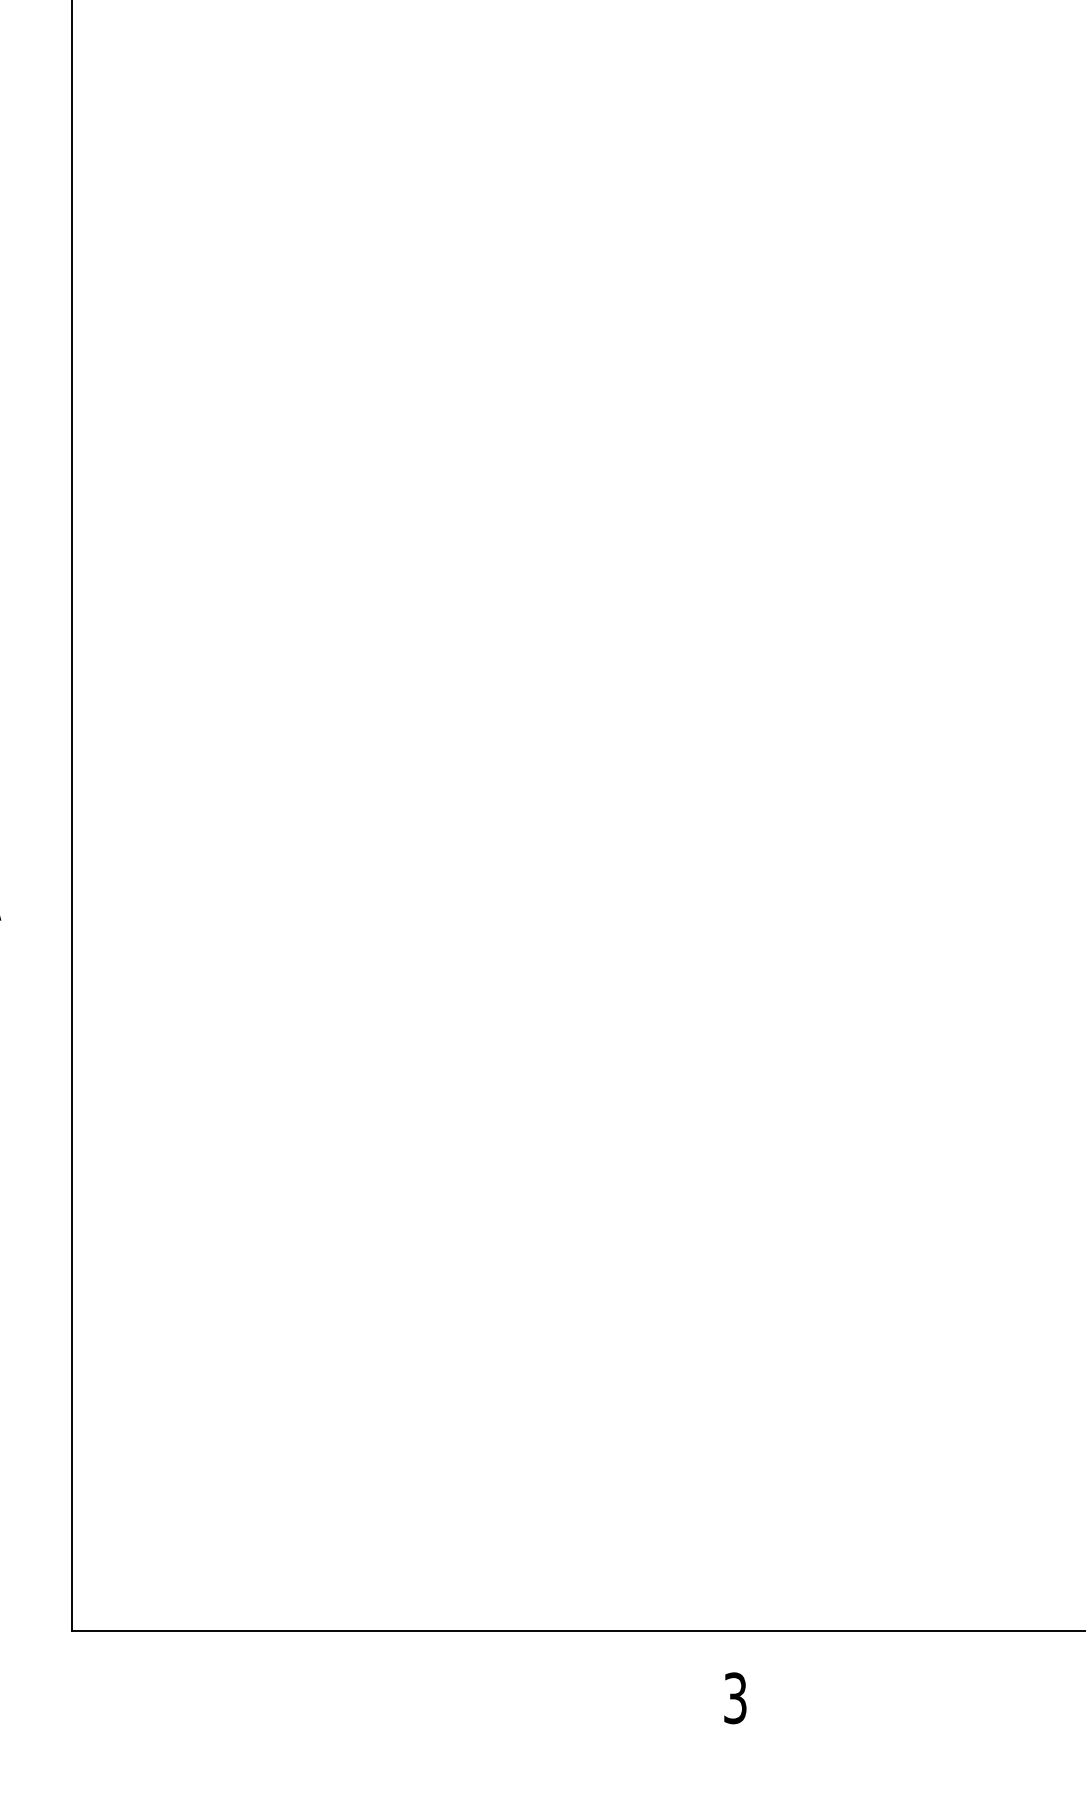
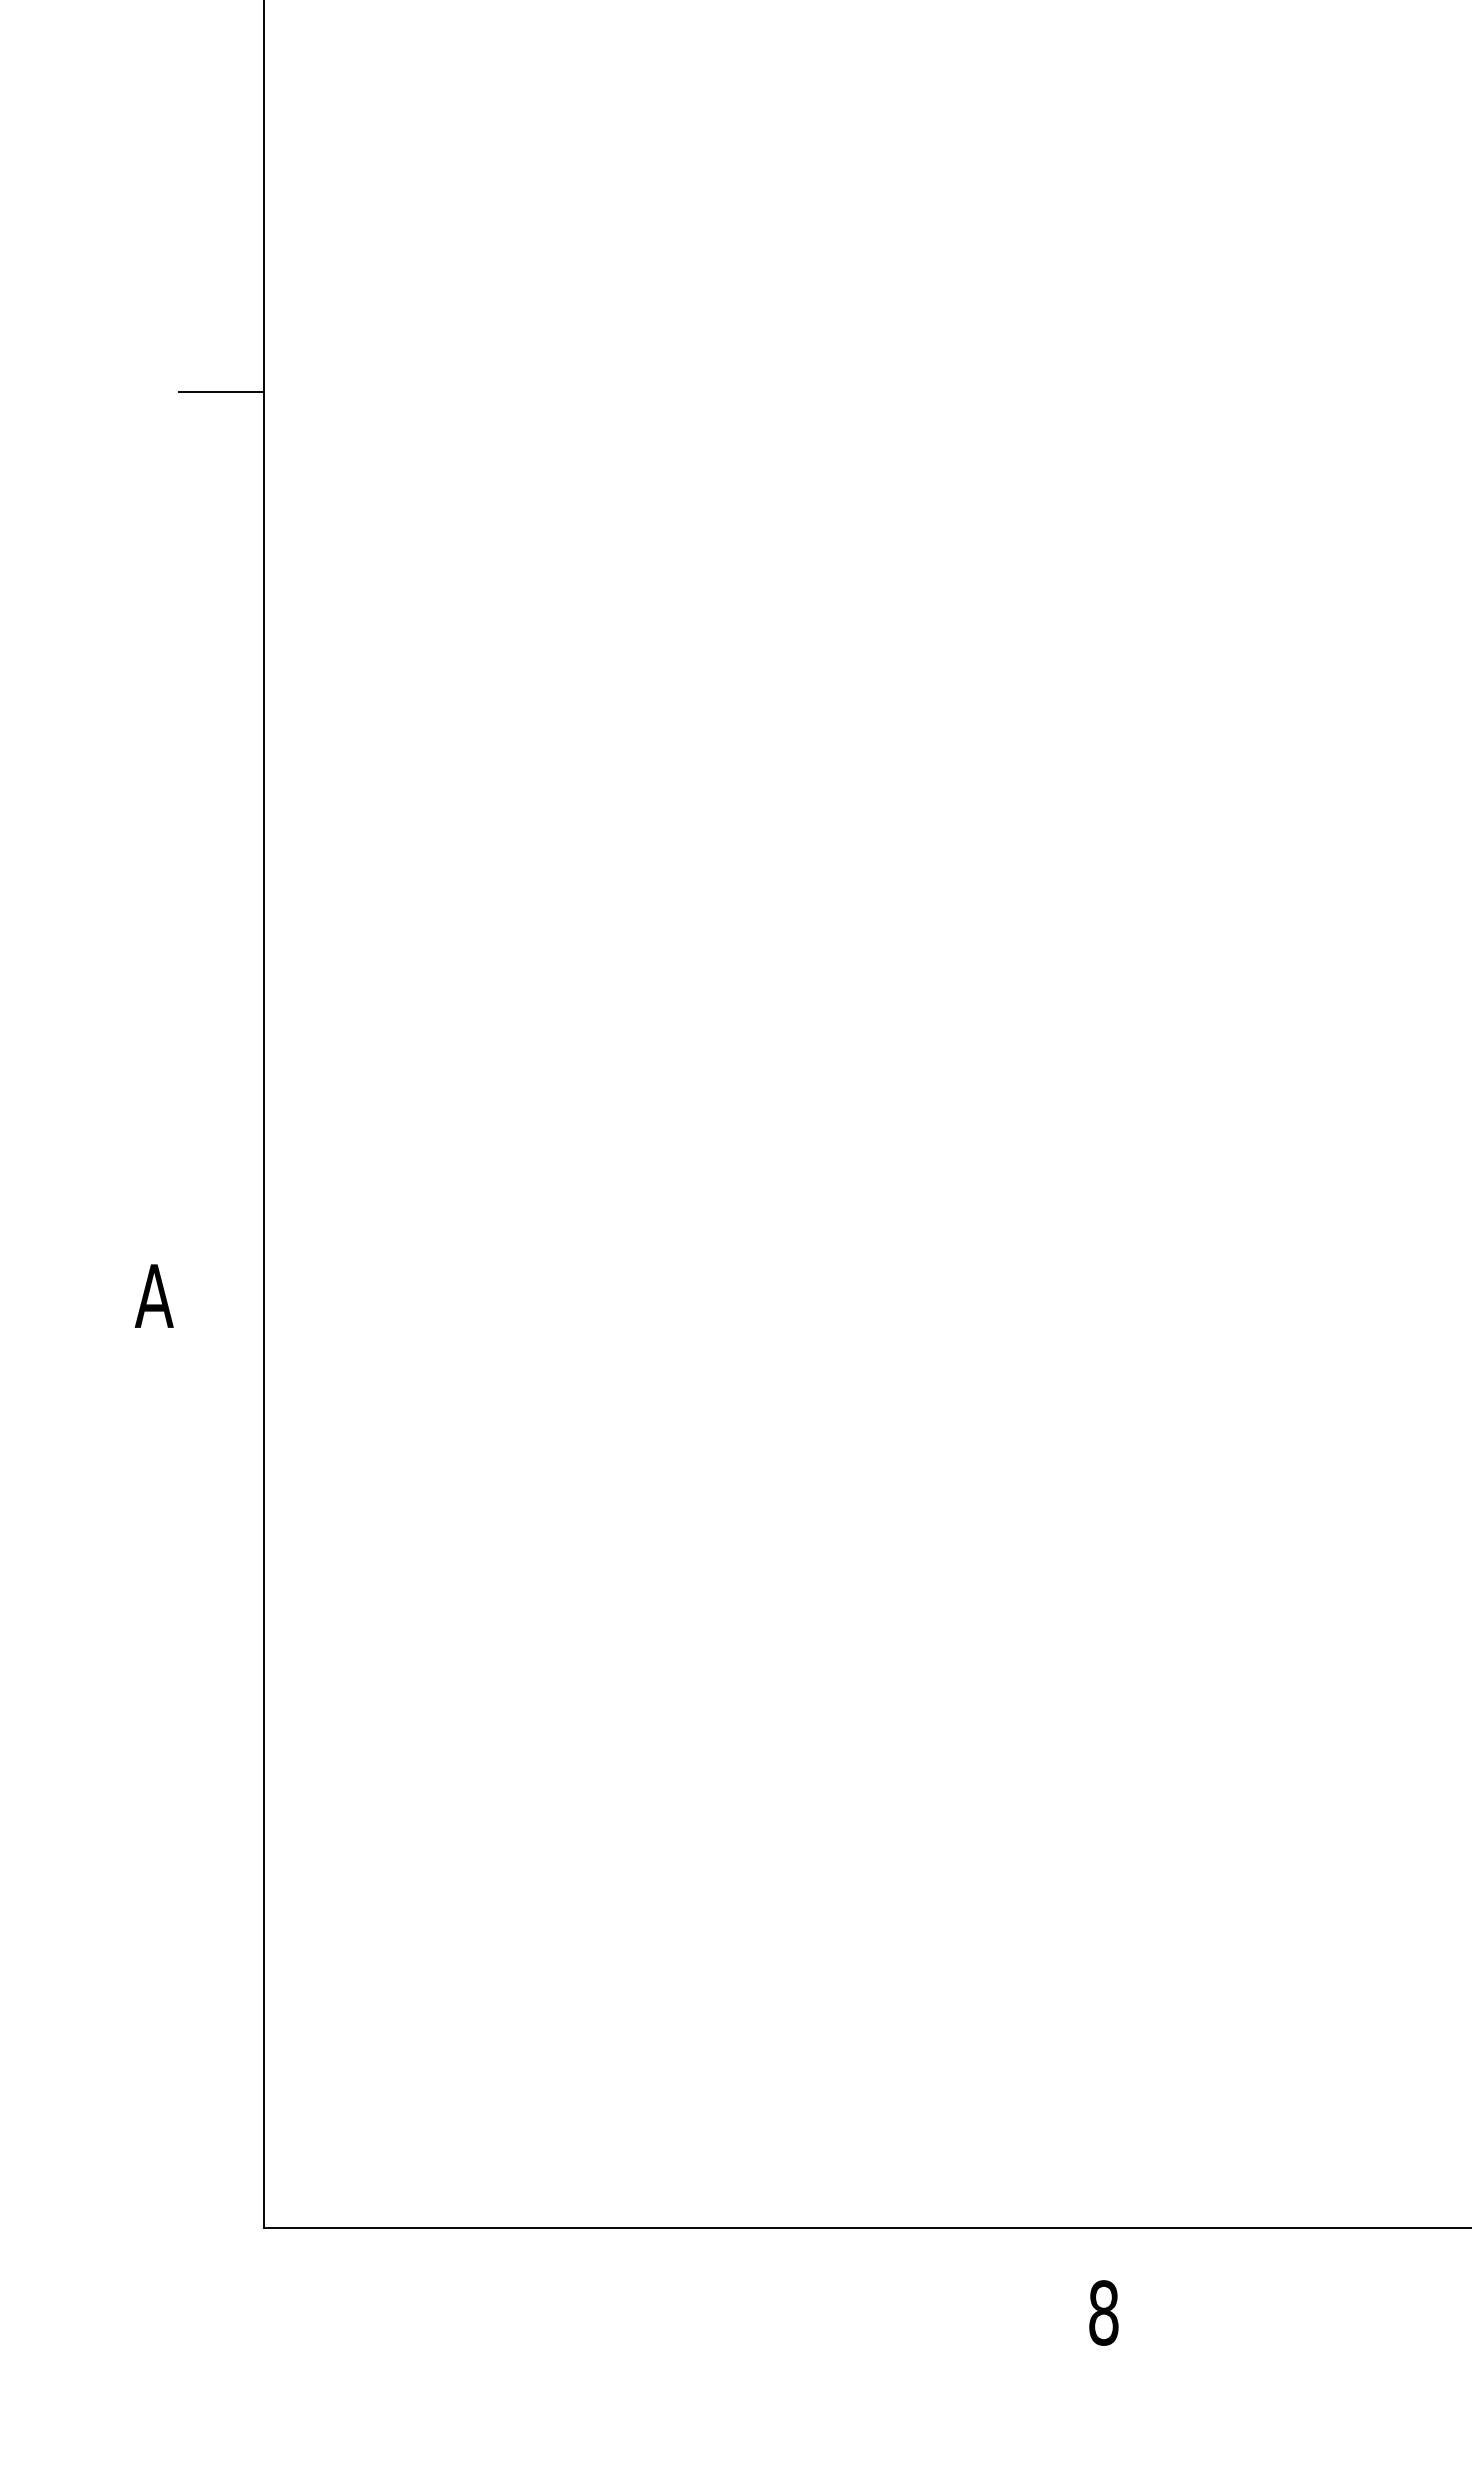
line: (38, 182) -> (220, 392), added
text: (735, 1697) -> (1103, 2312), 3 -> 8

